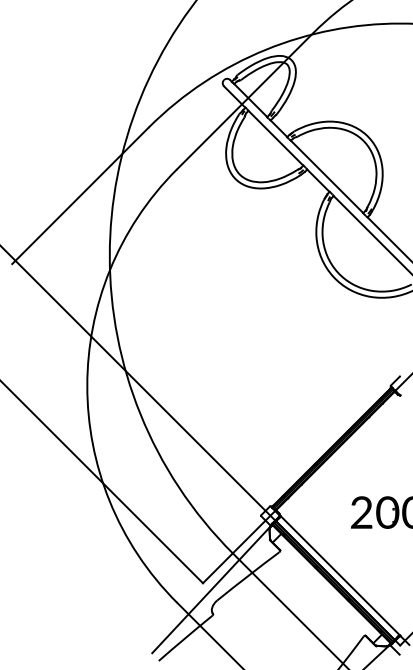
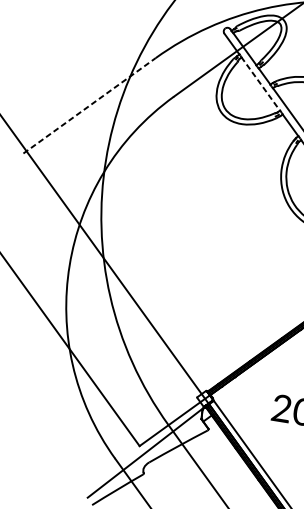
line: (276, 138) -> (261, 84), solid -> dashed
line: (80, 195) -> (89, 105), solid -> dashed

